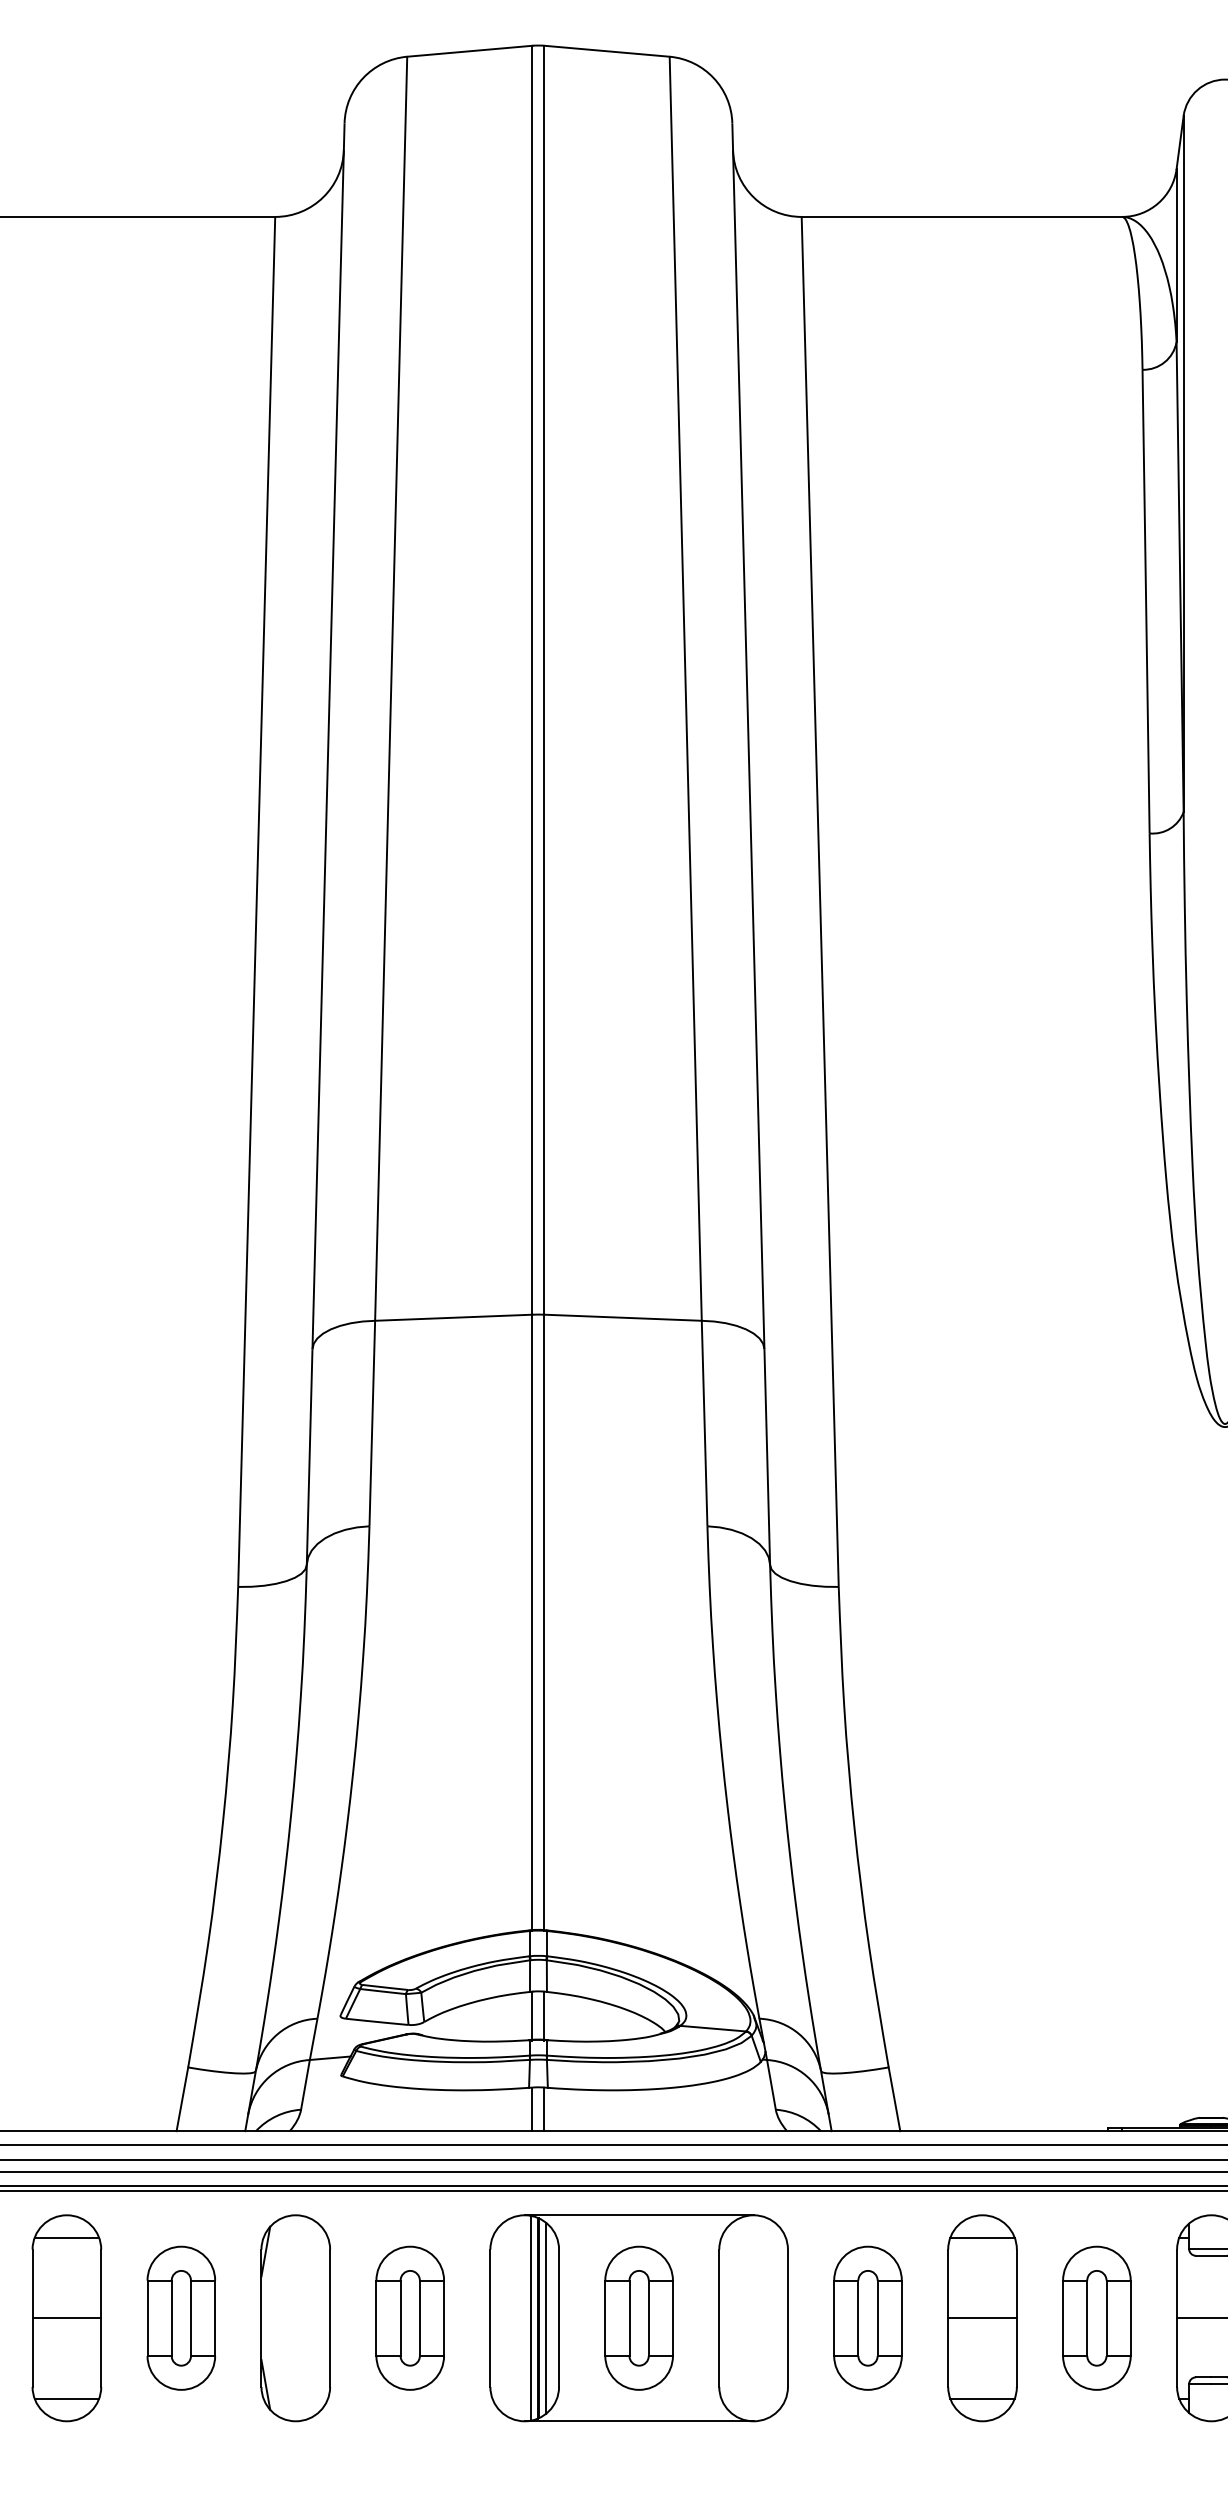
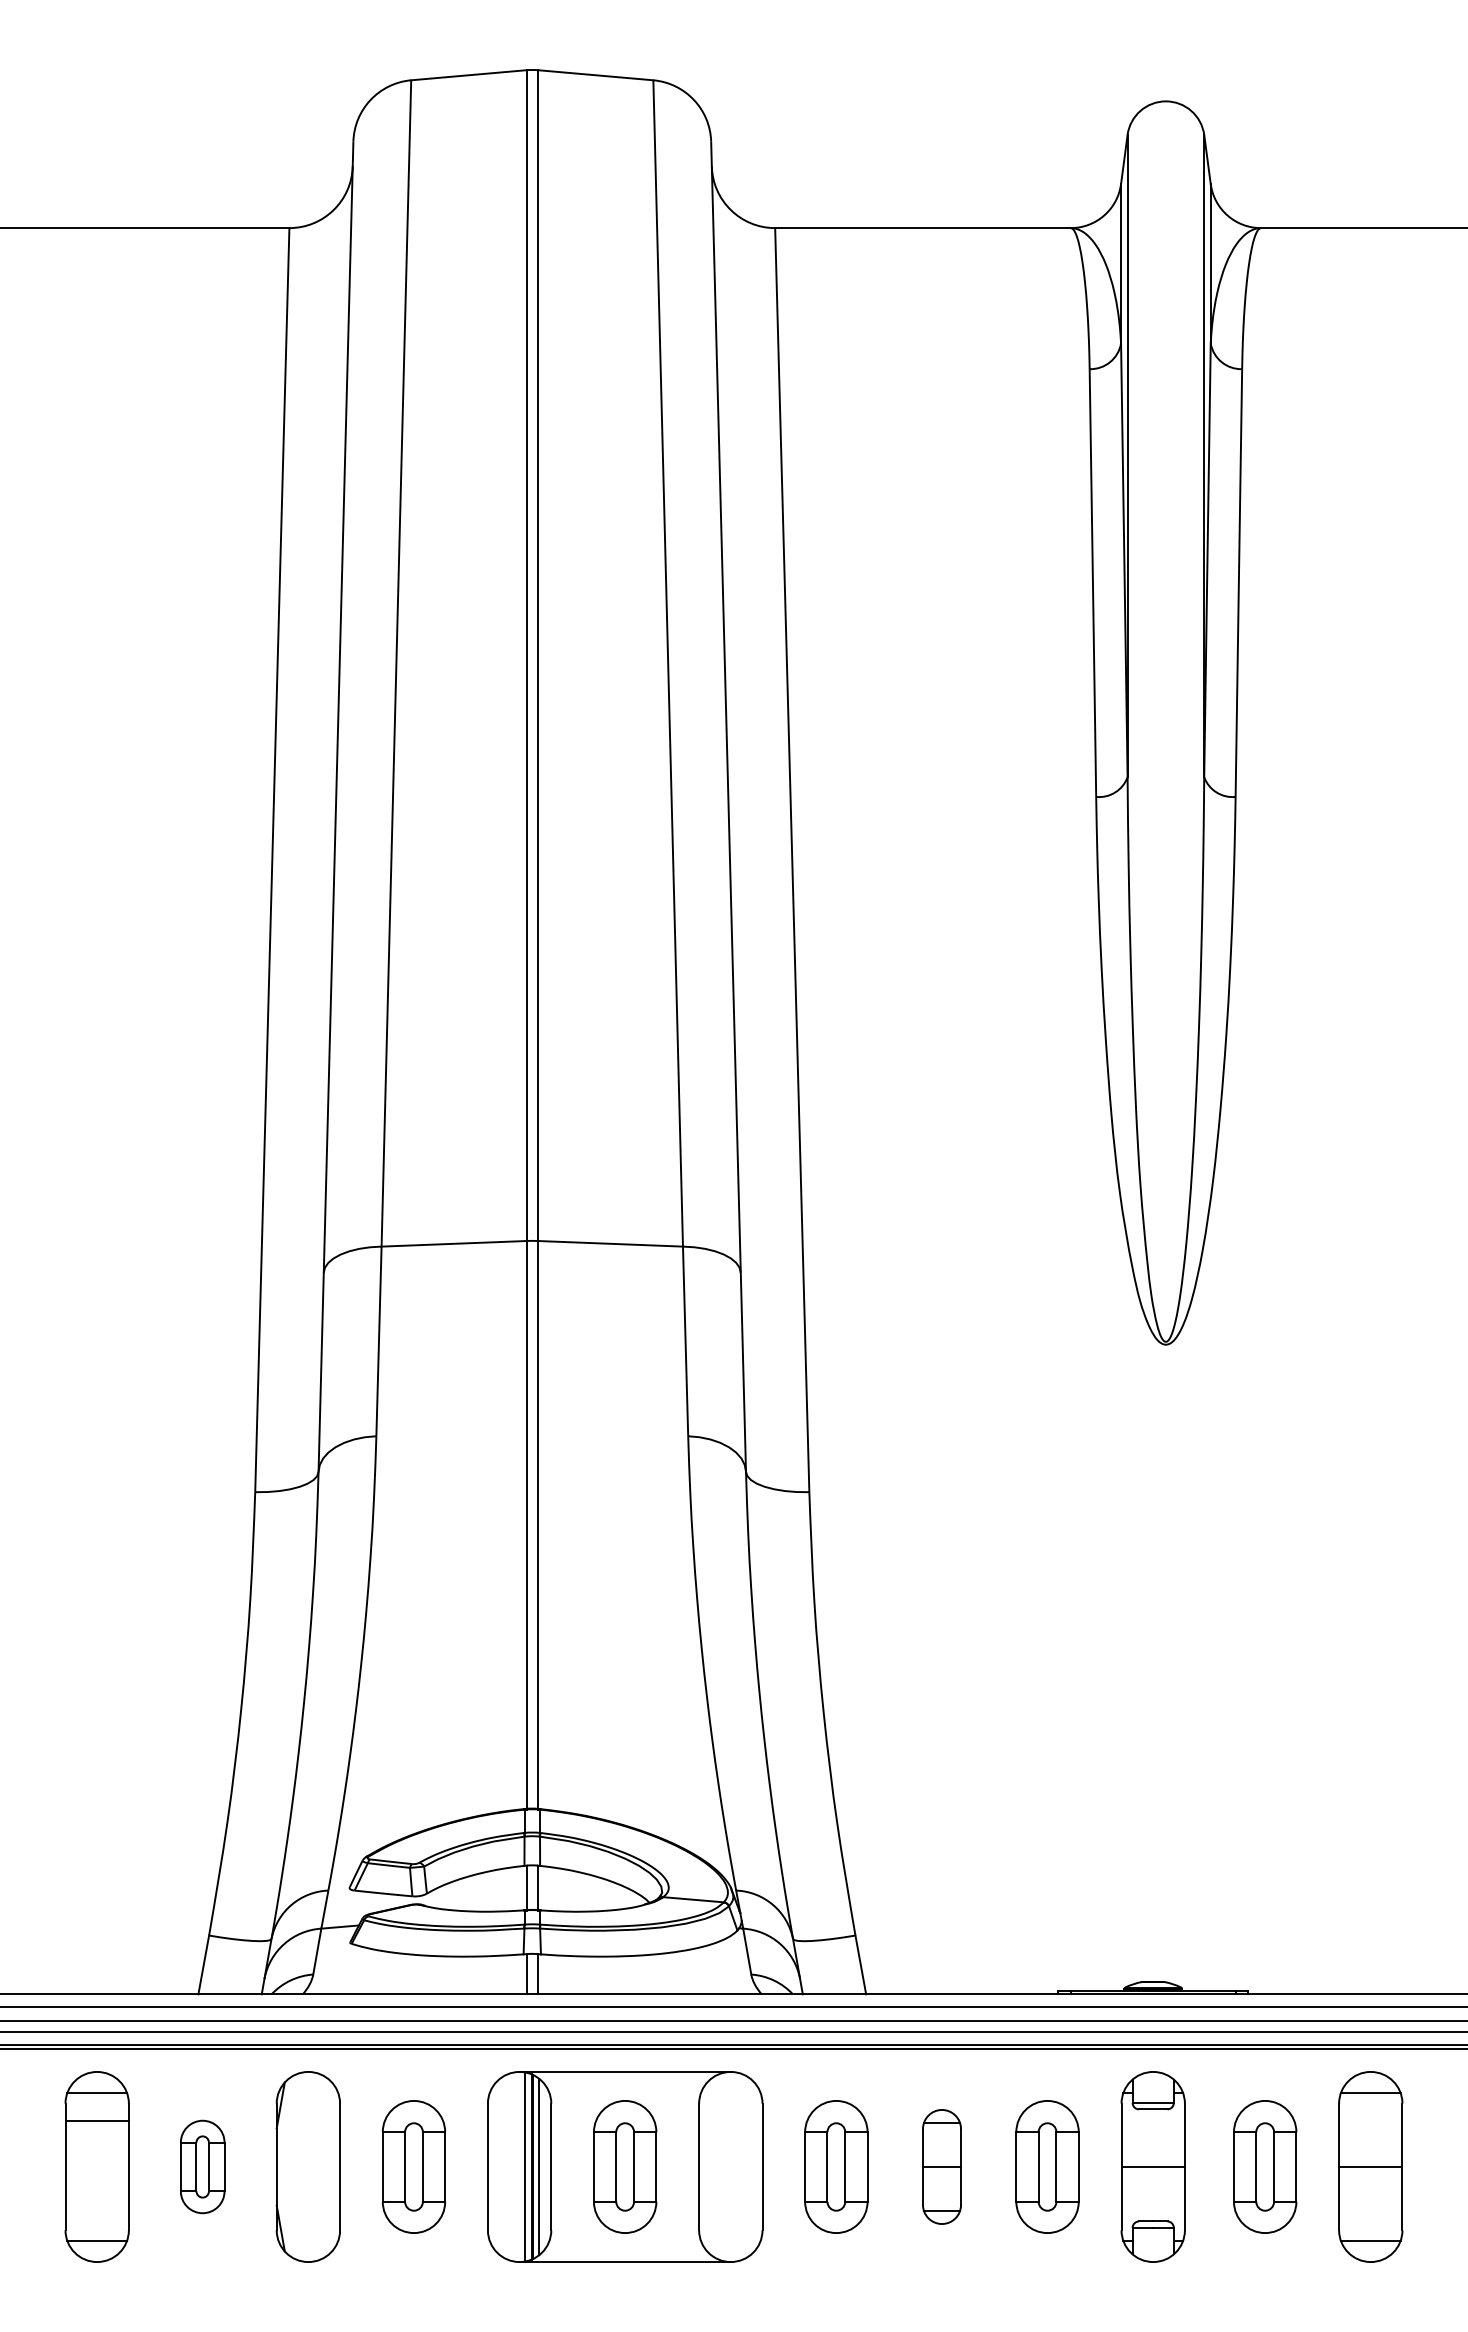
line: (66, 2317) -> (96, 2120), moved
part: (181, 2317) -> (202, 2166), size x0.7
part: (981, 2317) -> (941, 2166), size x0.6

